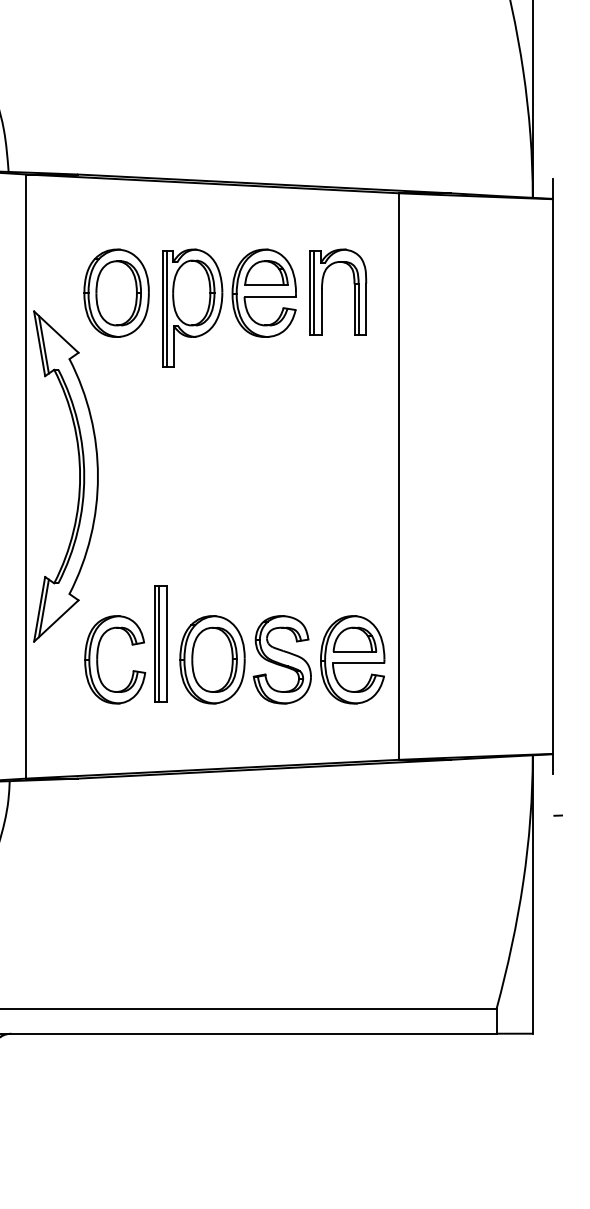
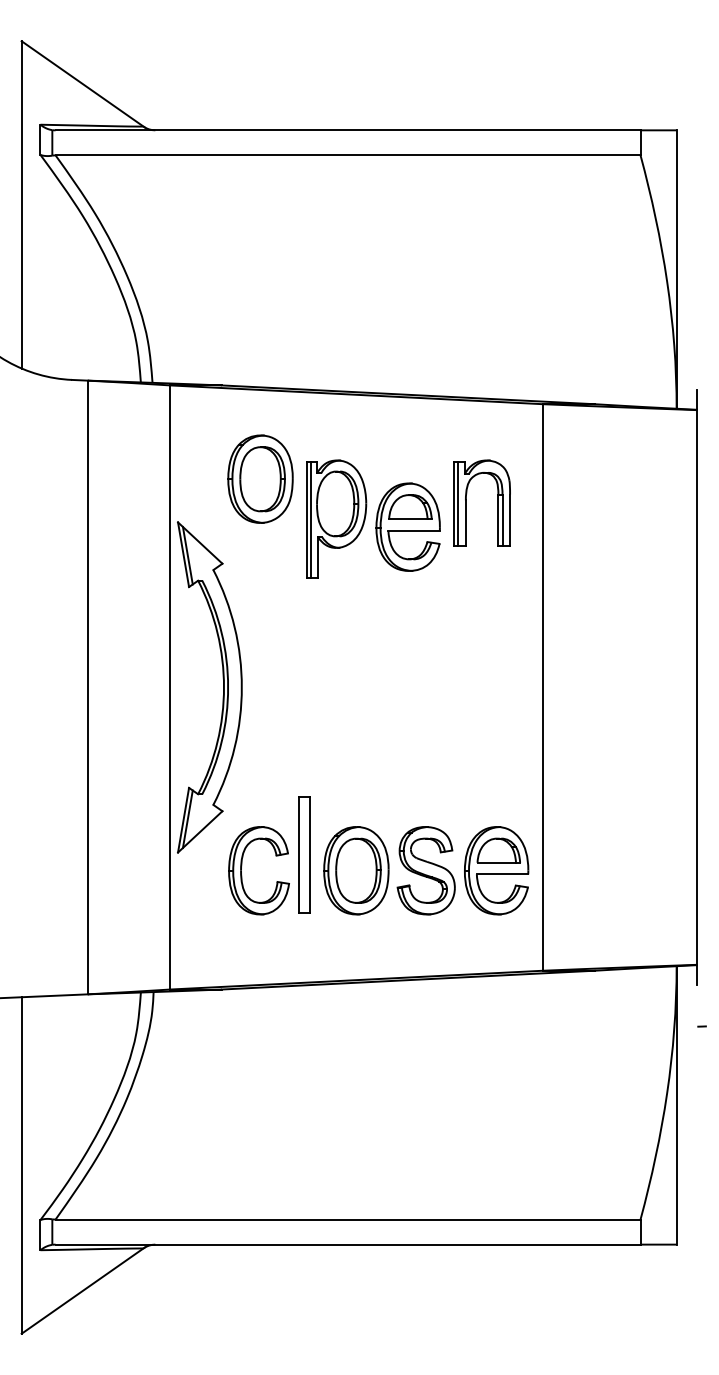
part: (116, 292) -> (260, 478), moved
part: (263, 292) -> (407, 526), moved
line: (158, 643) -> (302, 854), removed

